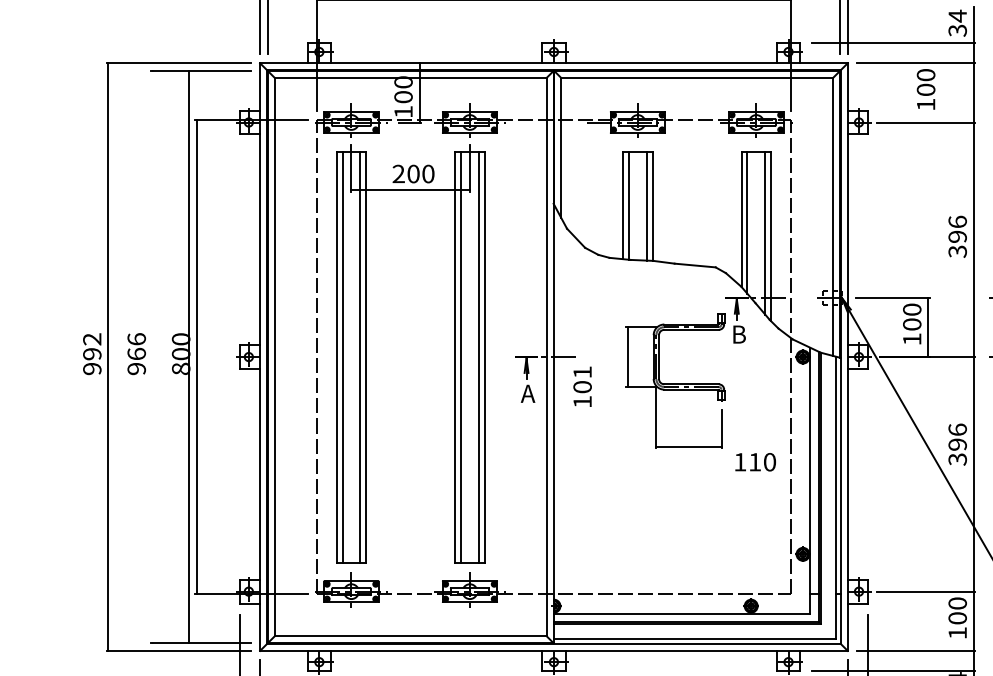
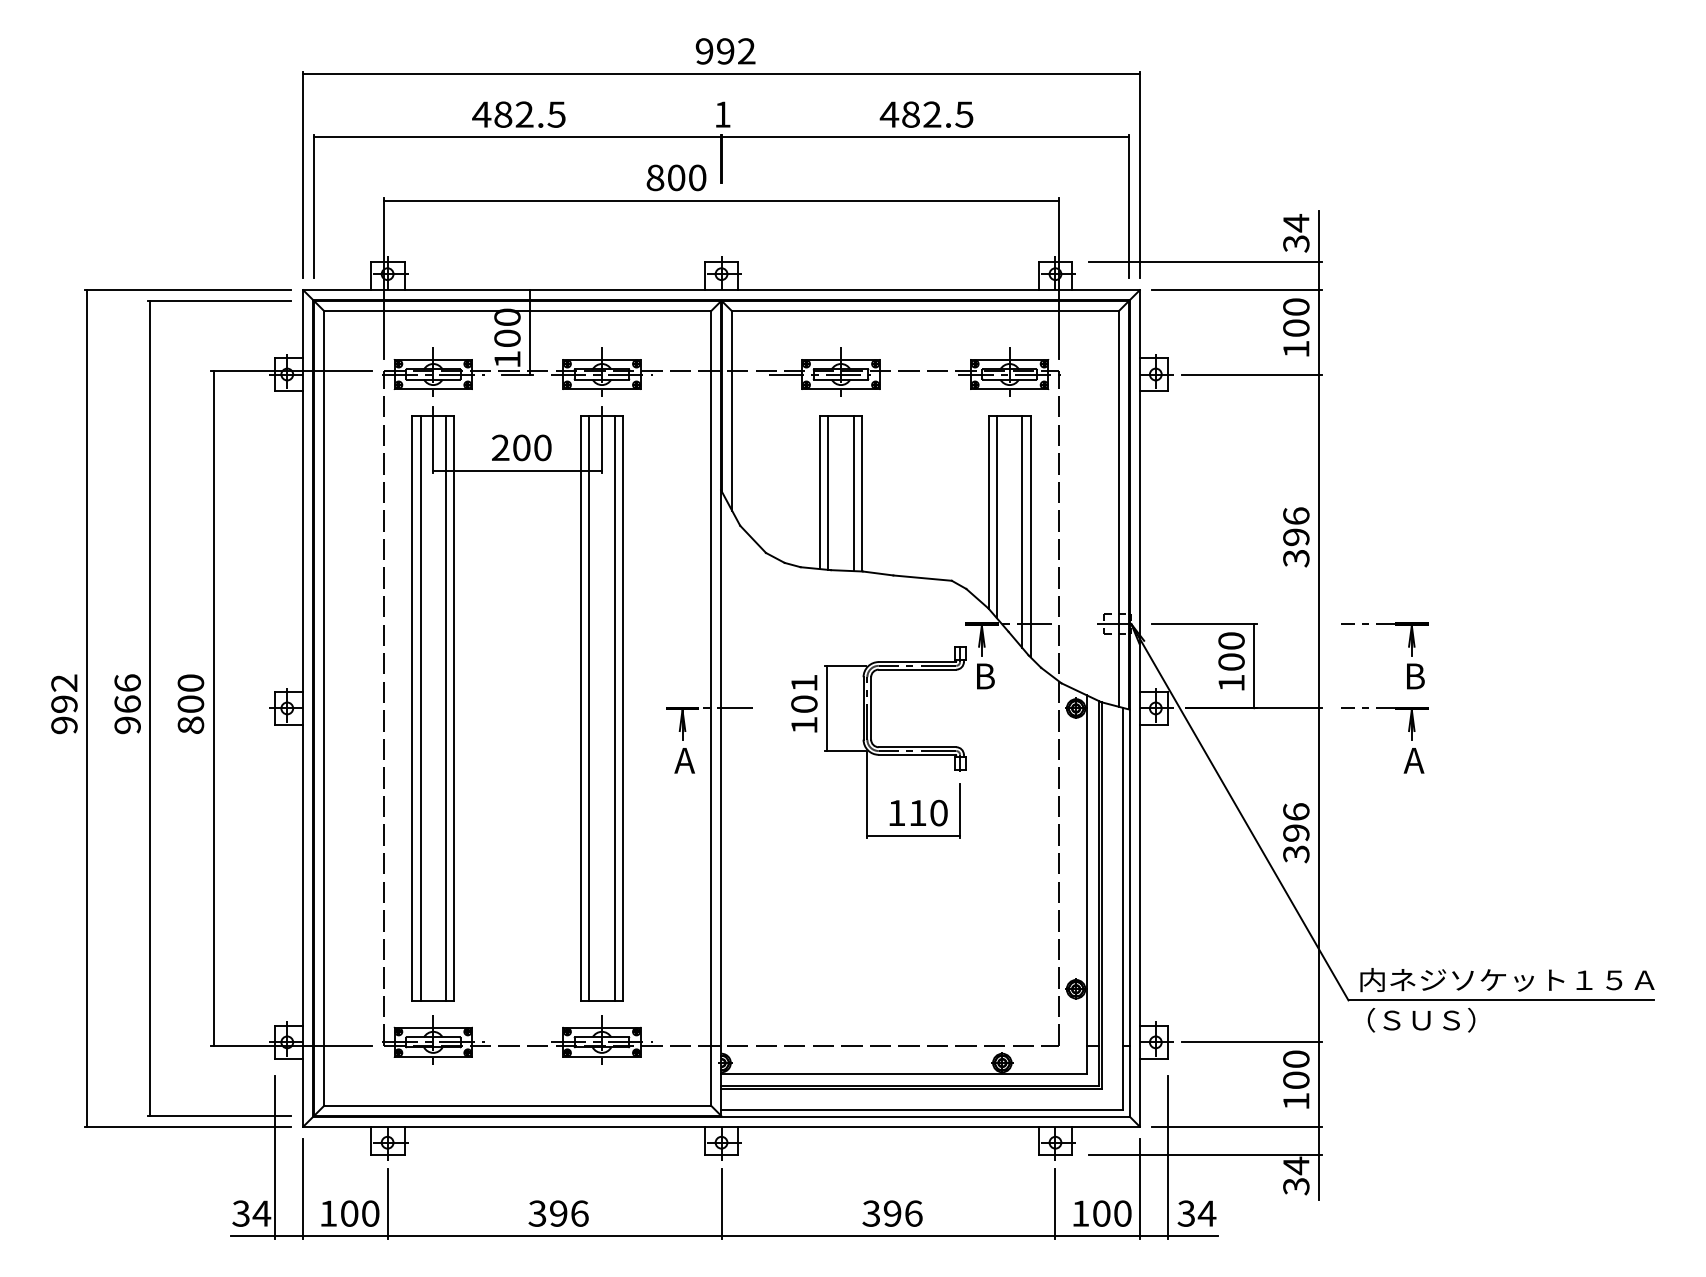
text: (926, 89) -> (1296, 327), moved
line: (188, 357) -> (150, 708), moved
text: (582, 386) -> (804, 703), moved
text: (755, 461) -> (918, 812), moved

